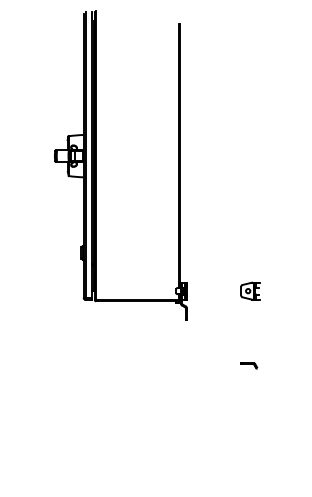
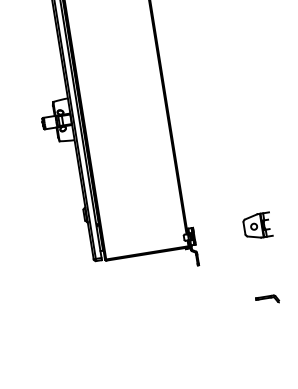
part: (250, 290) -> (257, 225), size x1.4
part: (249, 365) -> (268, 299), size x1.4

